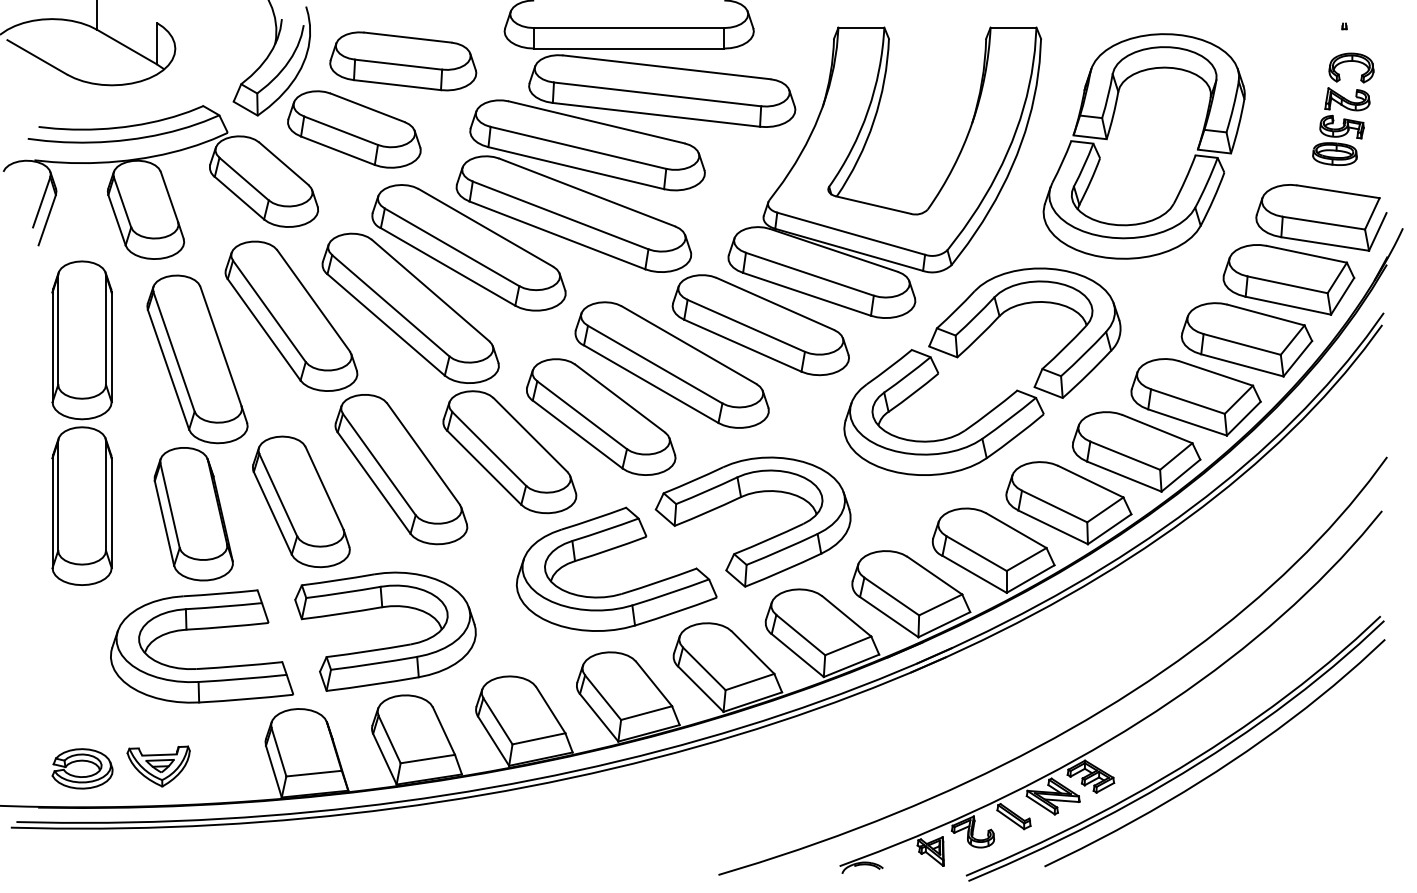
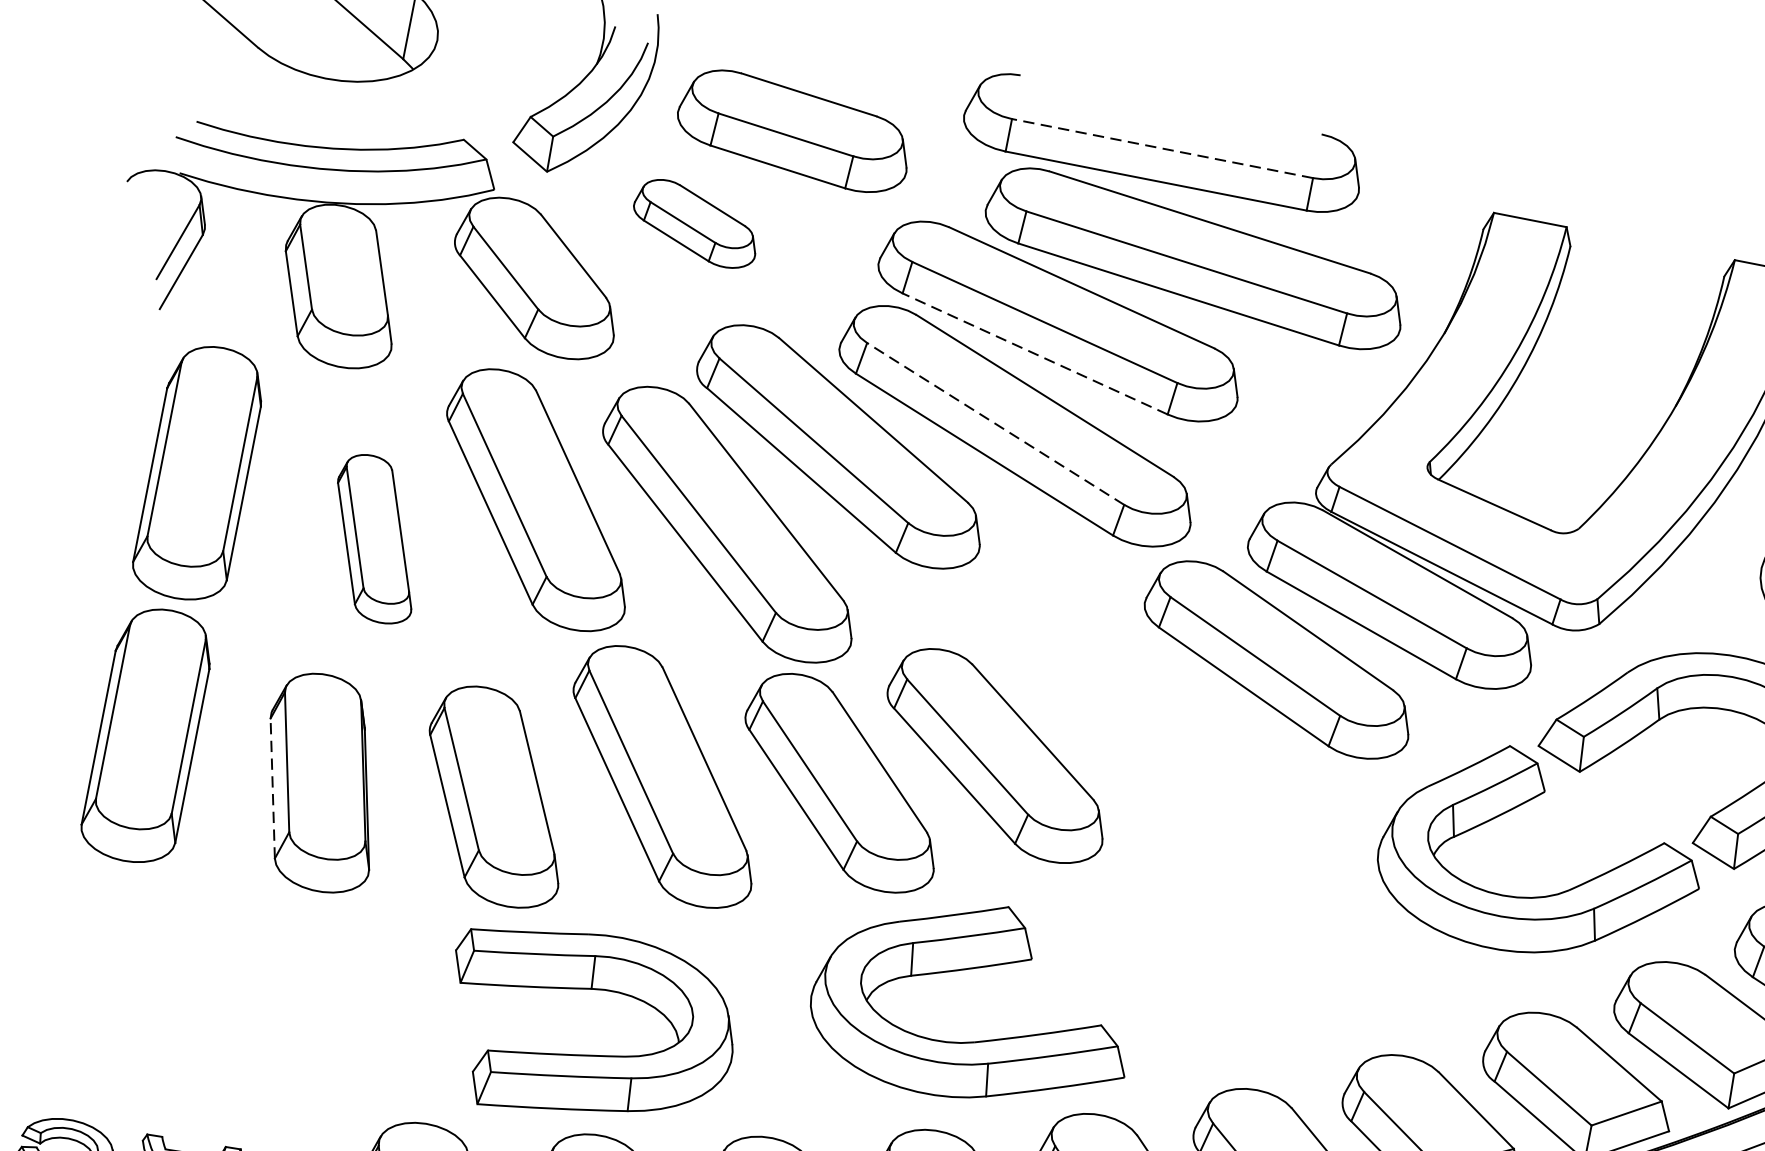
line: (628, 28) -> (1161, 149), solid -> dashed
part: (354, 129) -> (695, 223), size x0.6
line: (575, 168) -> (1033, 354), solid -> dashed
line: (560, 215) -> (995, 424), solid -> dashed
part: (197, 359) -> (375, 539), size x0.6
part: (671, 364) -> (1124, 694), removed
line: (164, 522) -> (273, 787), solid -> dashed
part: (761, 541) -> (1212, 1002), removed
part: (202, 629) -> (299, 968), removed

